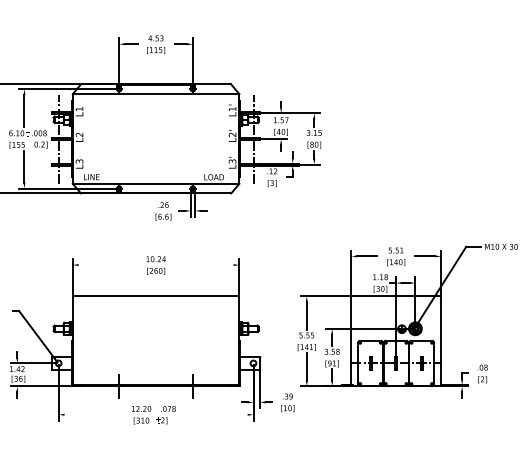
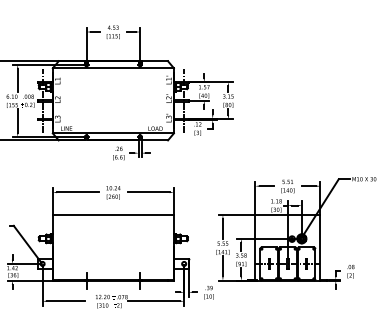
line: (106, 265) -> (77, 192), added
line: (204, 265) -> (148, 192), added
line: (90, 415) -> (65, 301), added
line: (211, 415) -> (153, 301), added

